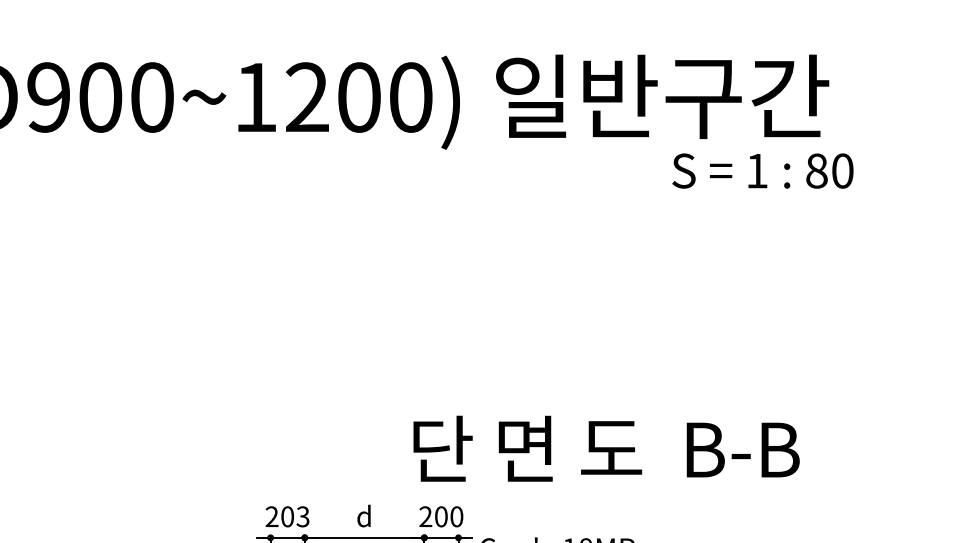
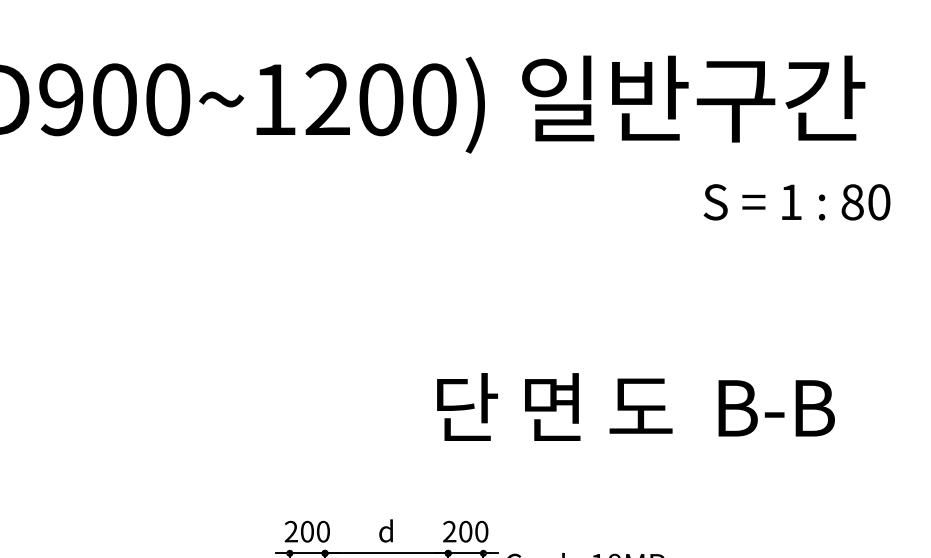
text: (762, 170) -> (796, 201), moved
text: (606, 448) -> (635, 406), moved
text: (302, 516) -> (322, 531), 203 -> 200

